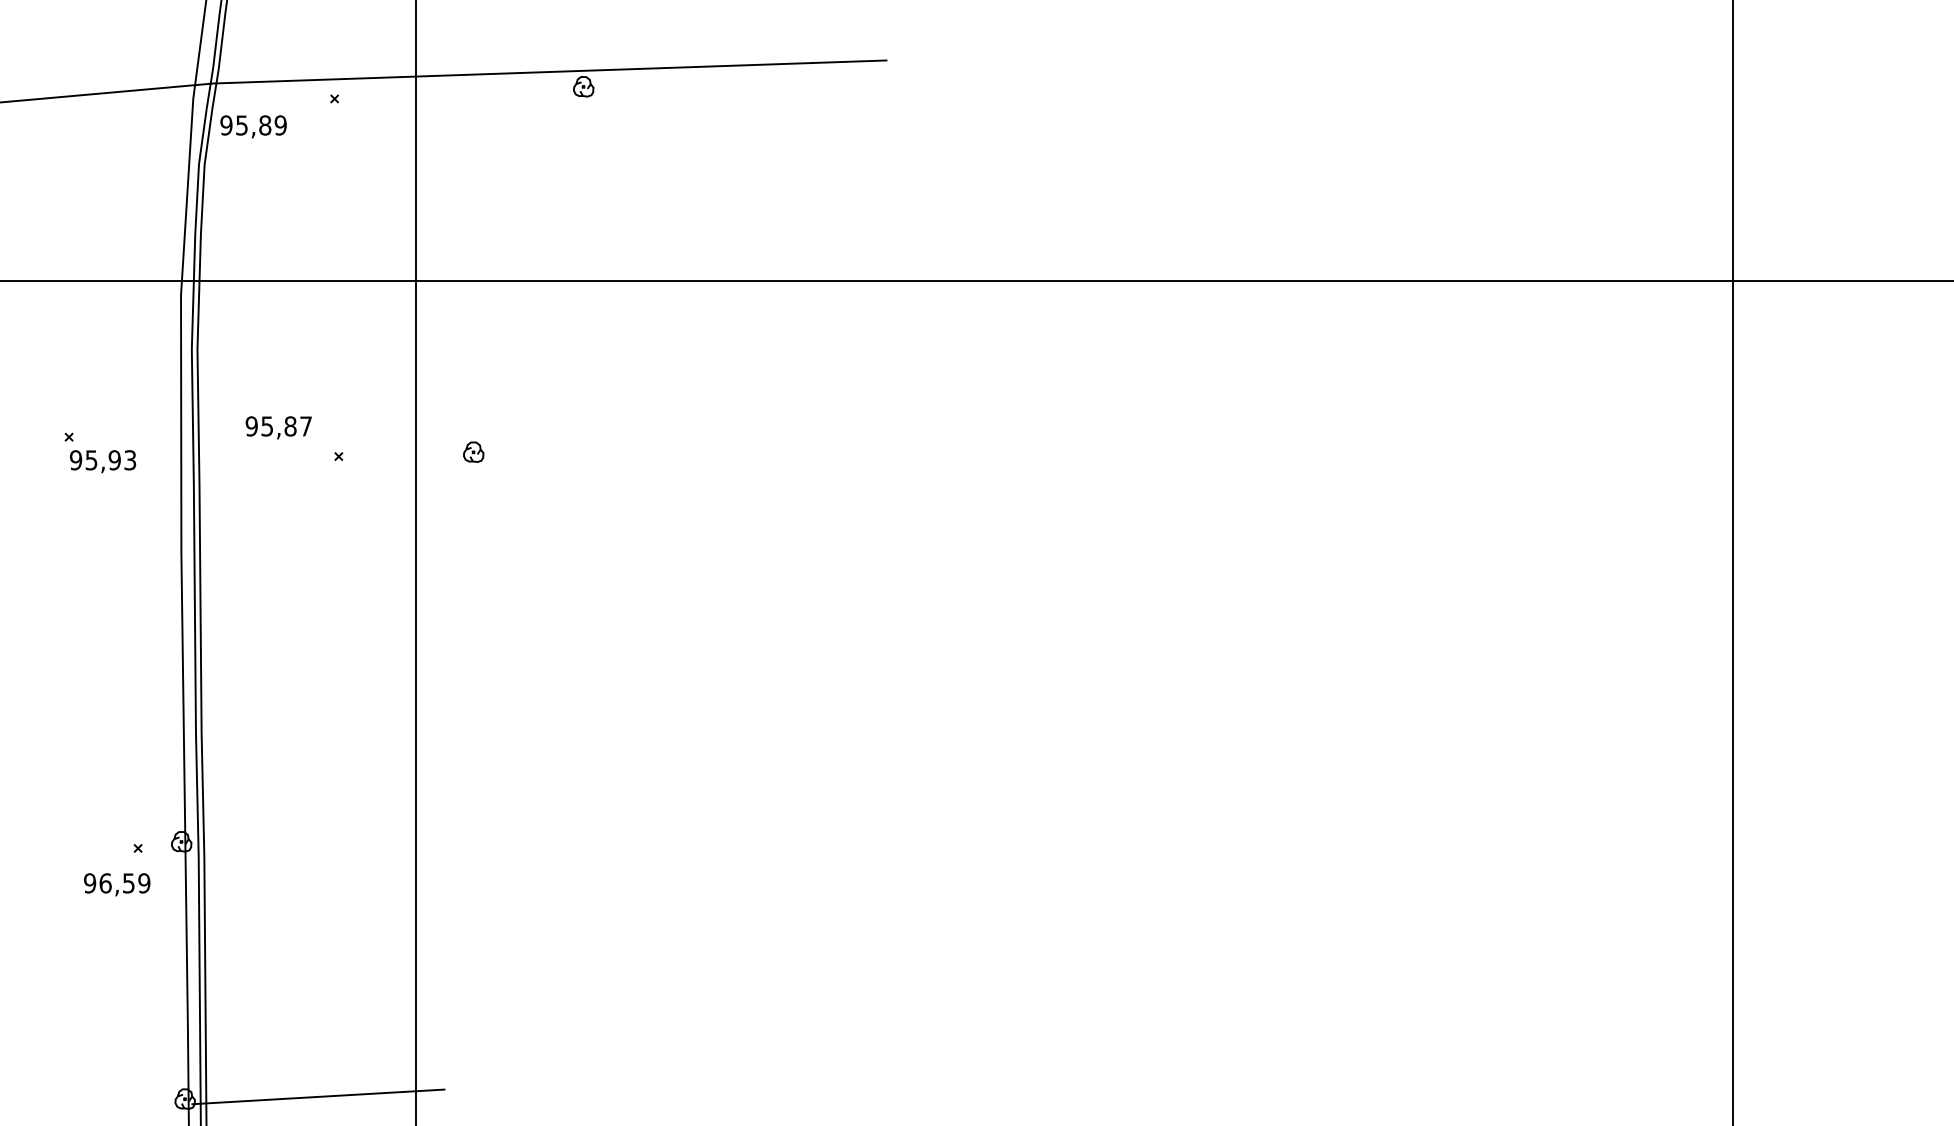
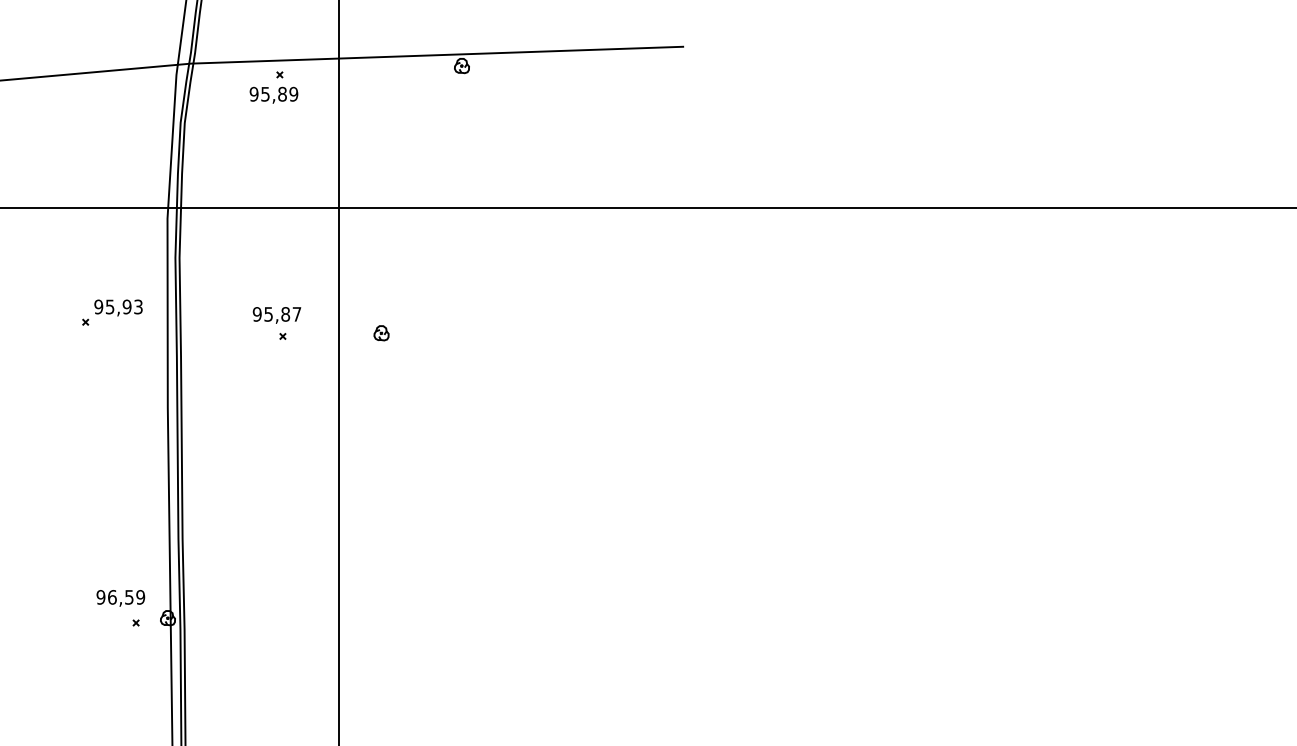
text: (253, 126) -> (273, 95), moved
text: (278, 427) -> (276, 315), moved
text: (103, 461) -> (118, 307), moved
text: (117, 884) -> (121, 598), moved

